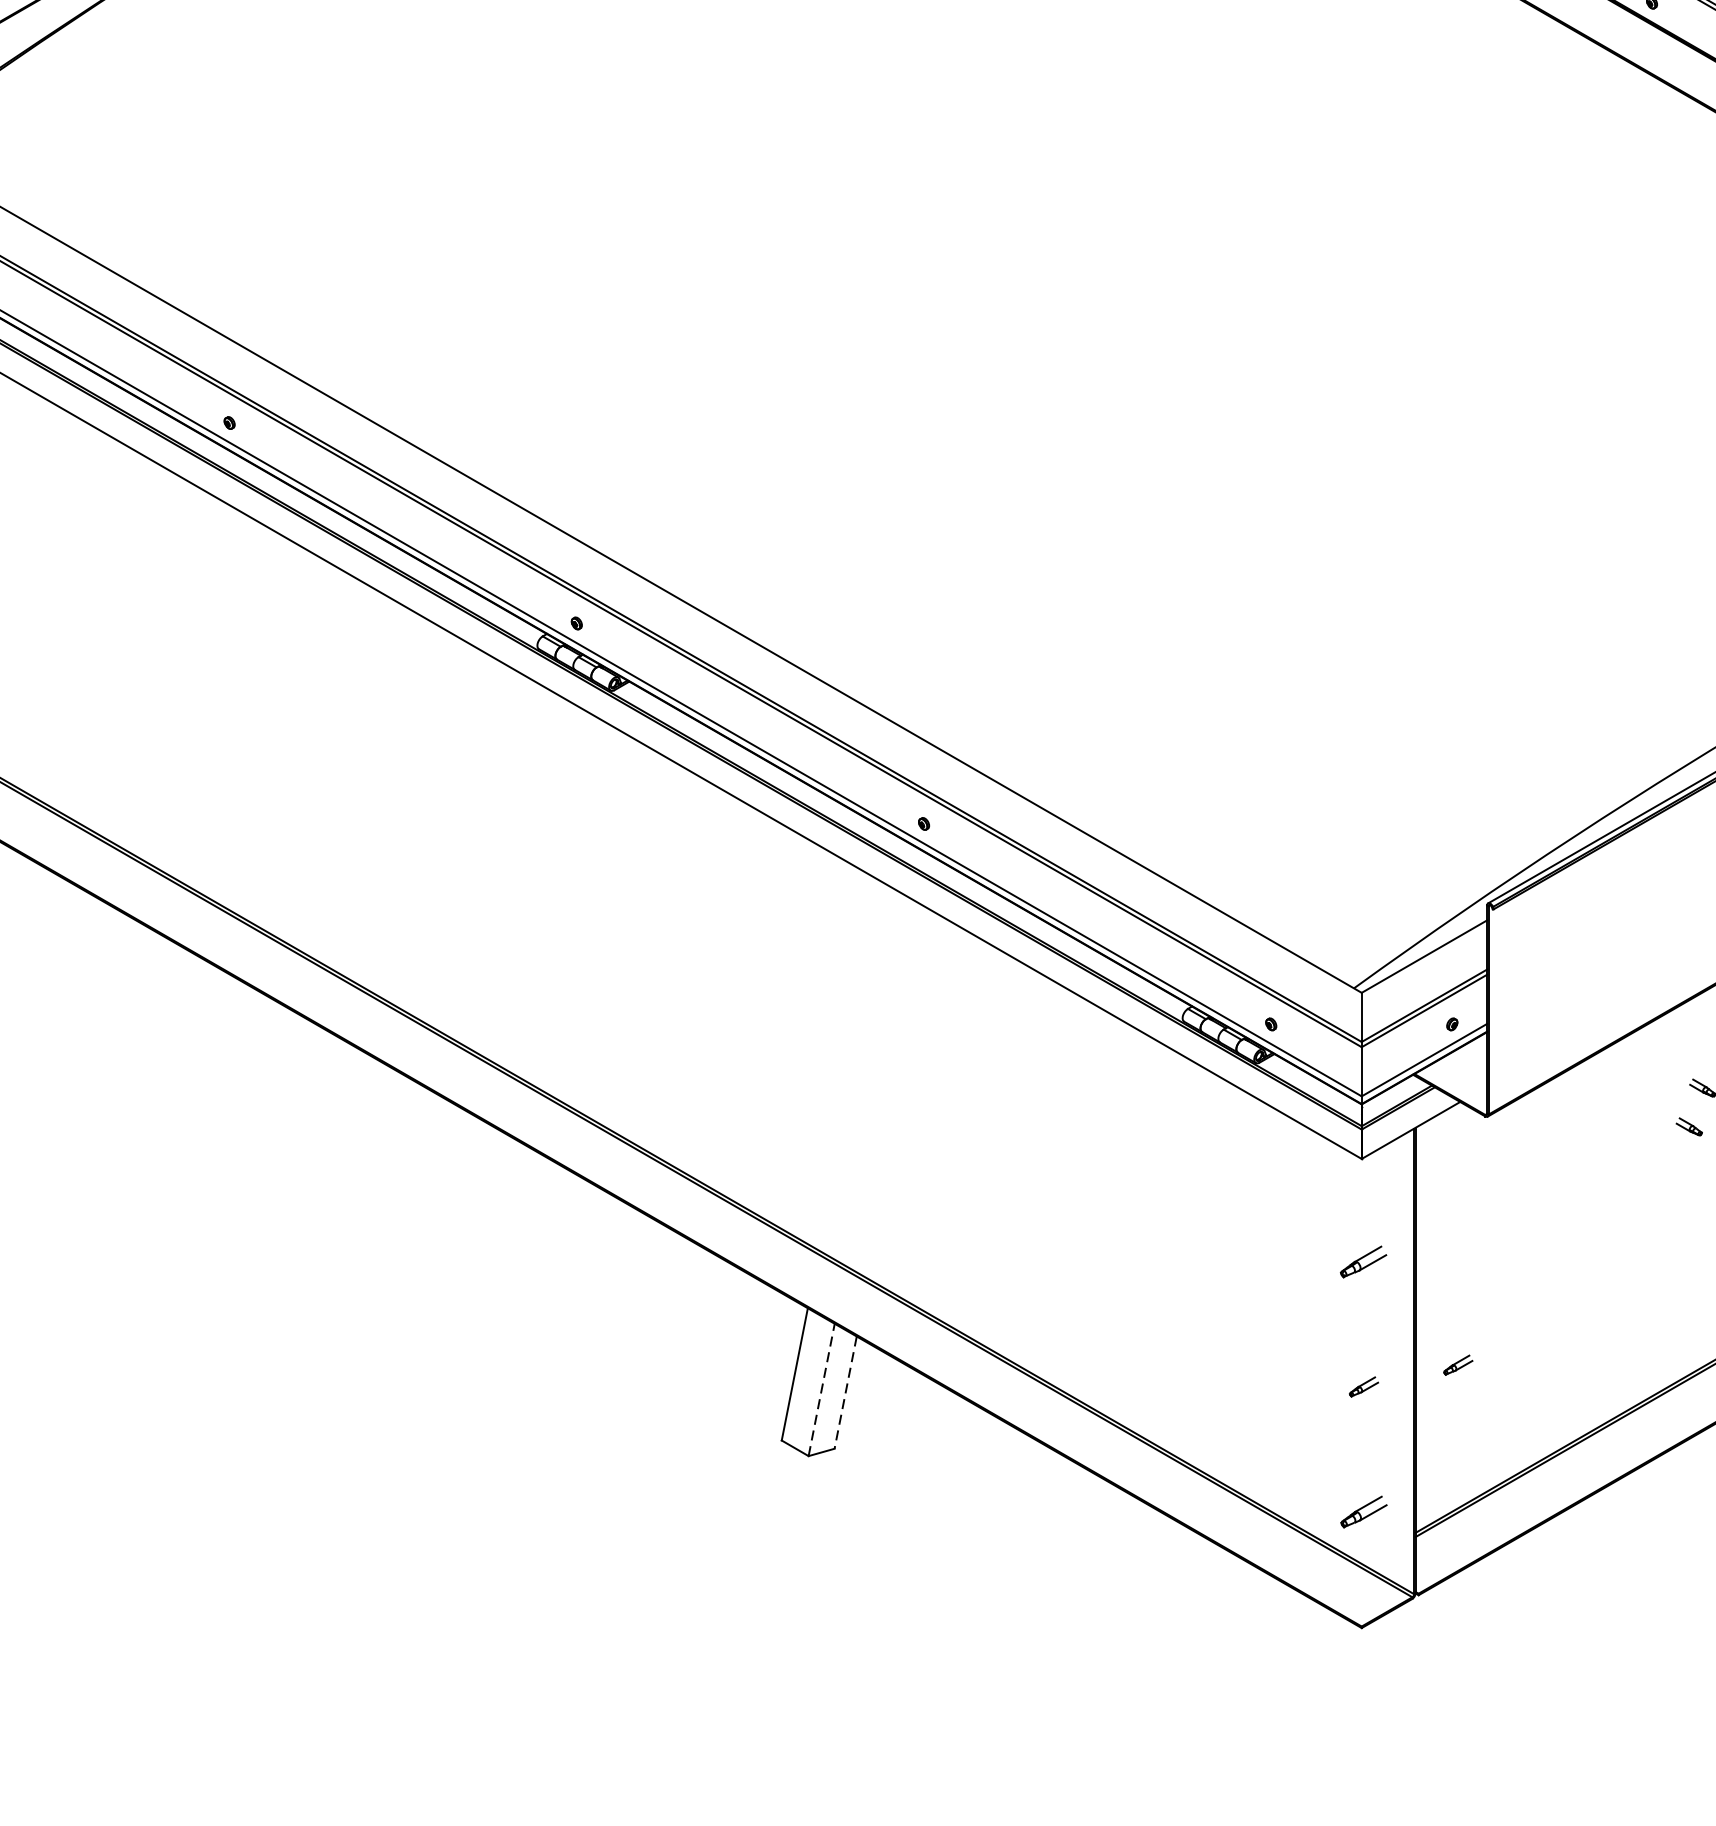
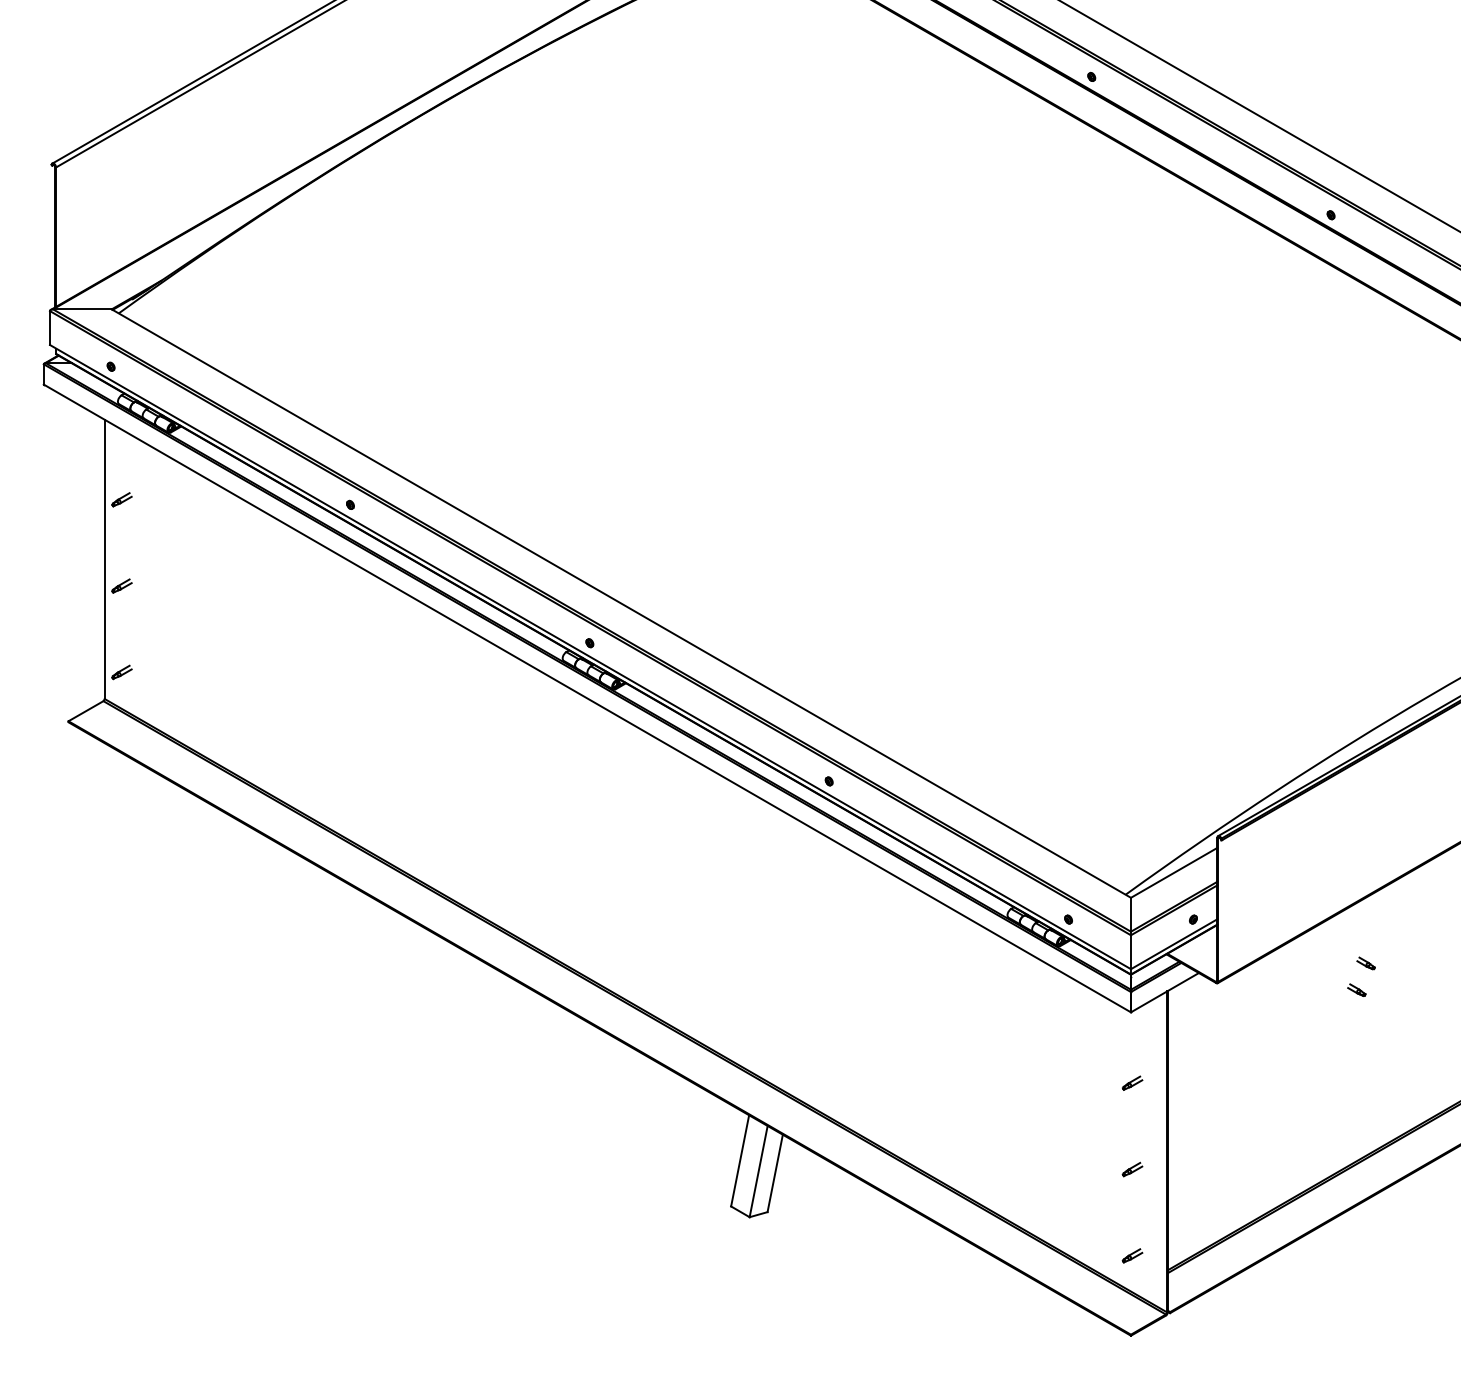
part: (1363, 1260) -> (1132, 1082), size x0.62
part: (1458, 1365) -> (1197, 1154), removed
line: (821, 1389) -> (758, 1171), dashed -> solid
line: (846, 1392) -> (775, 1173), dashed -> solid
part: (1363, 1511) -> (1132, 1255), size x0.62

